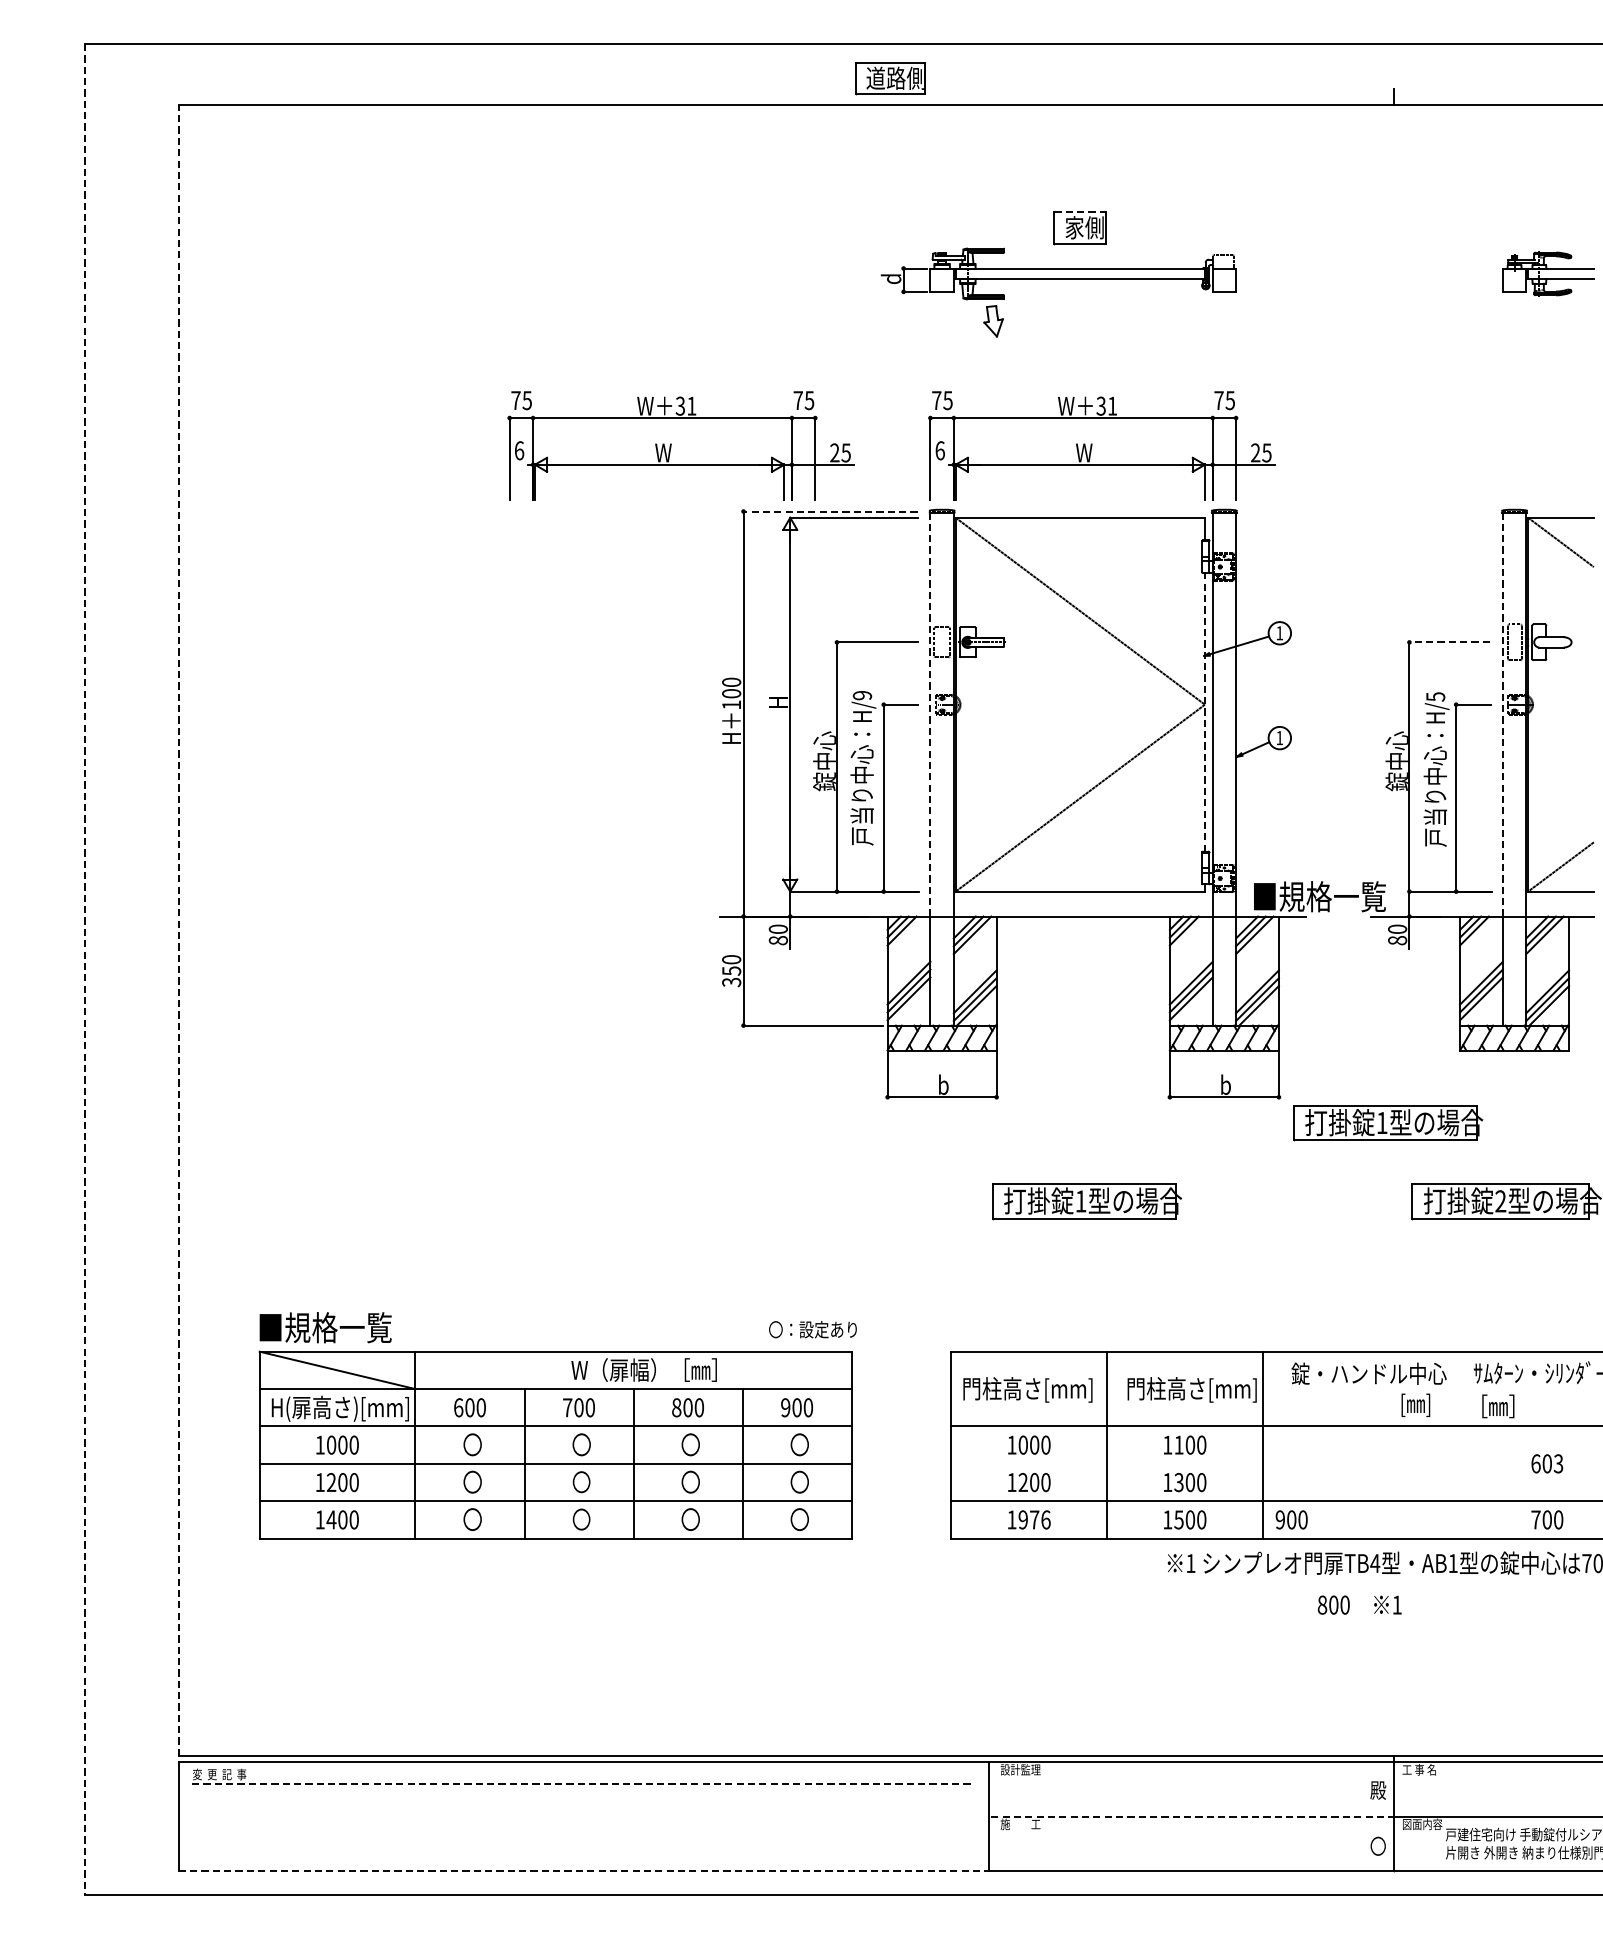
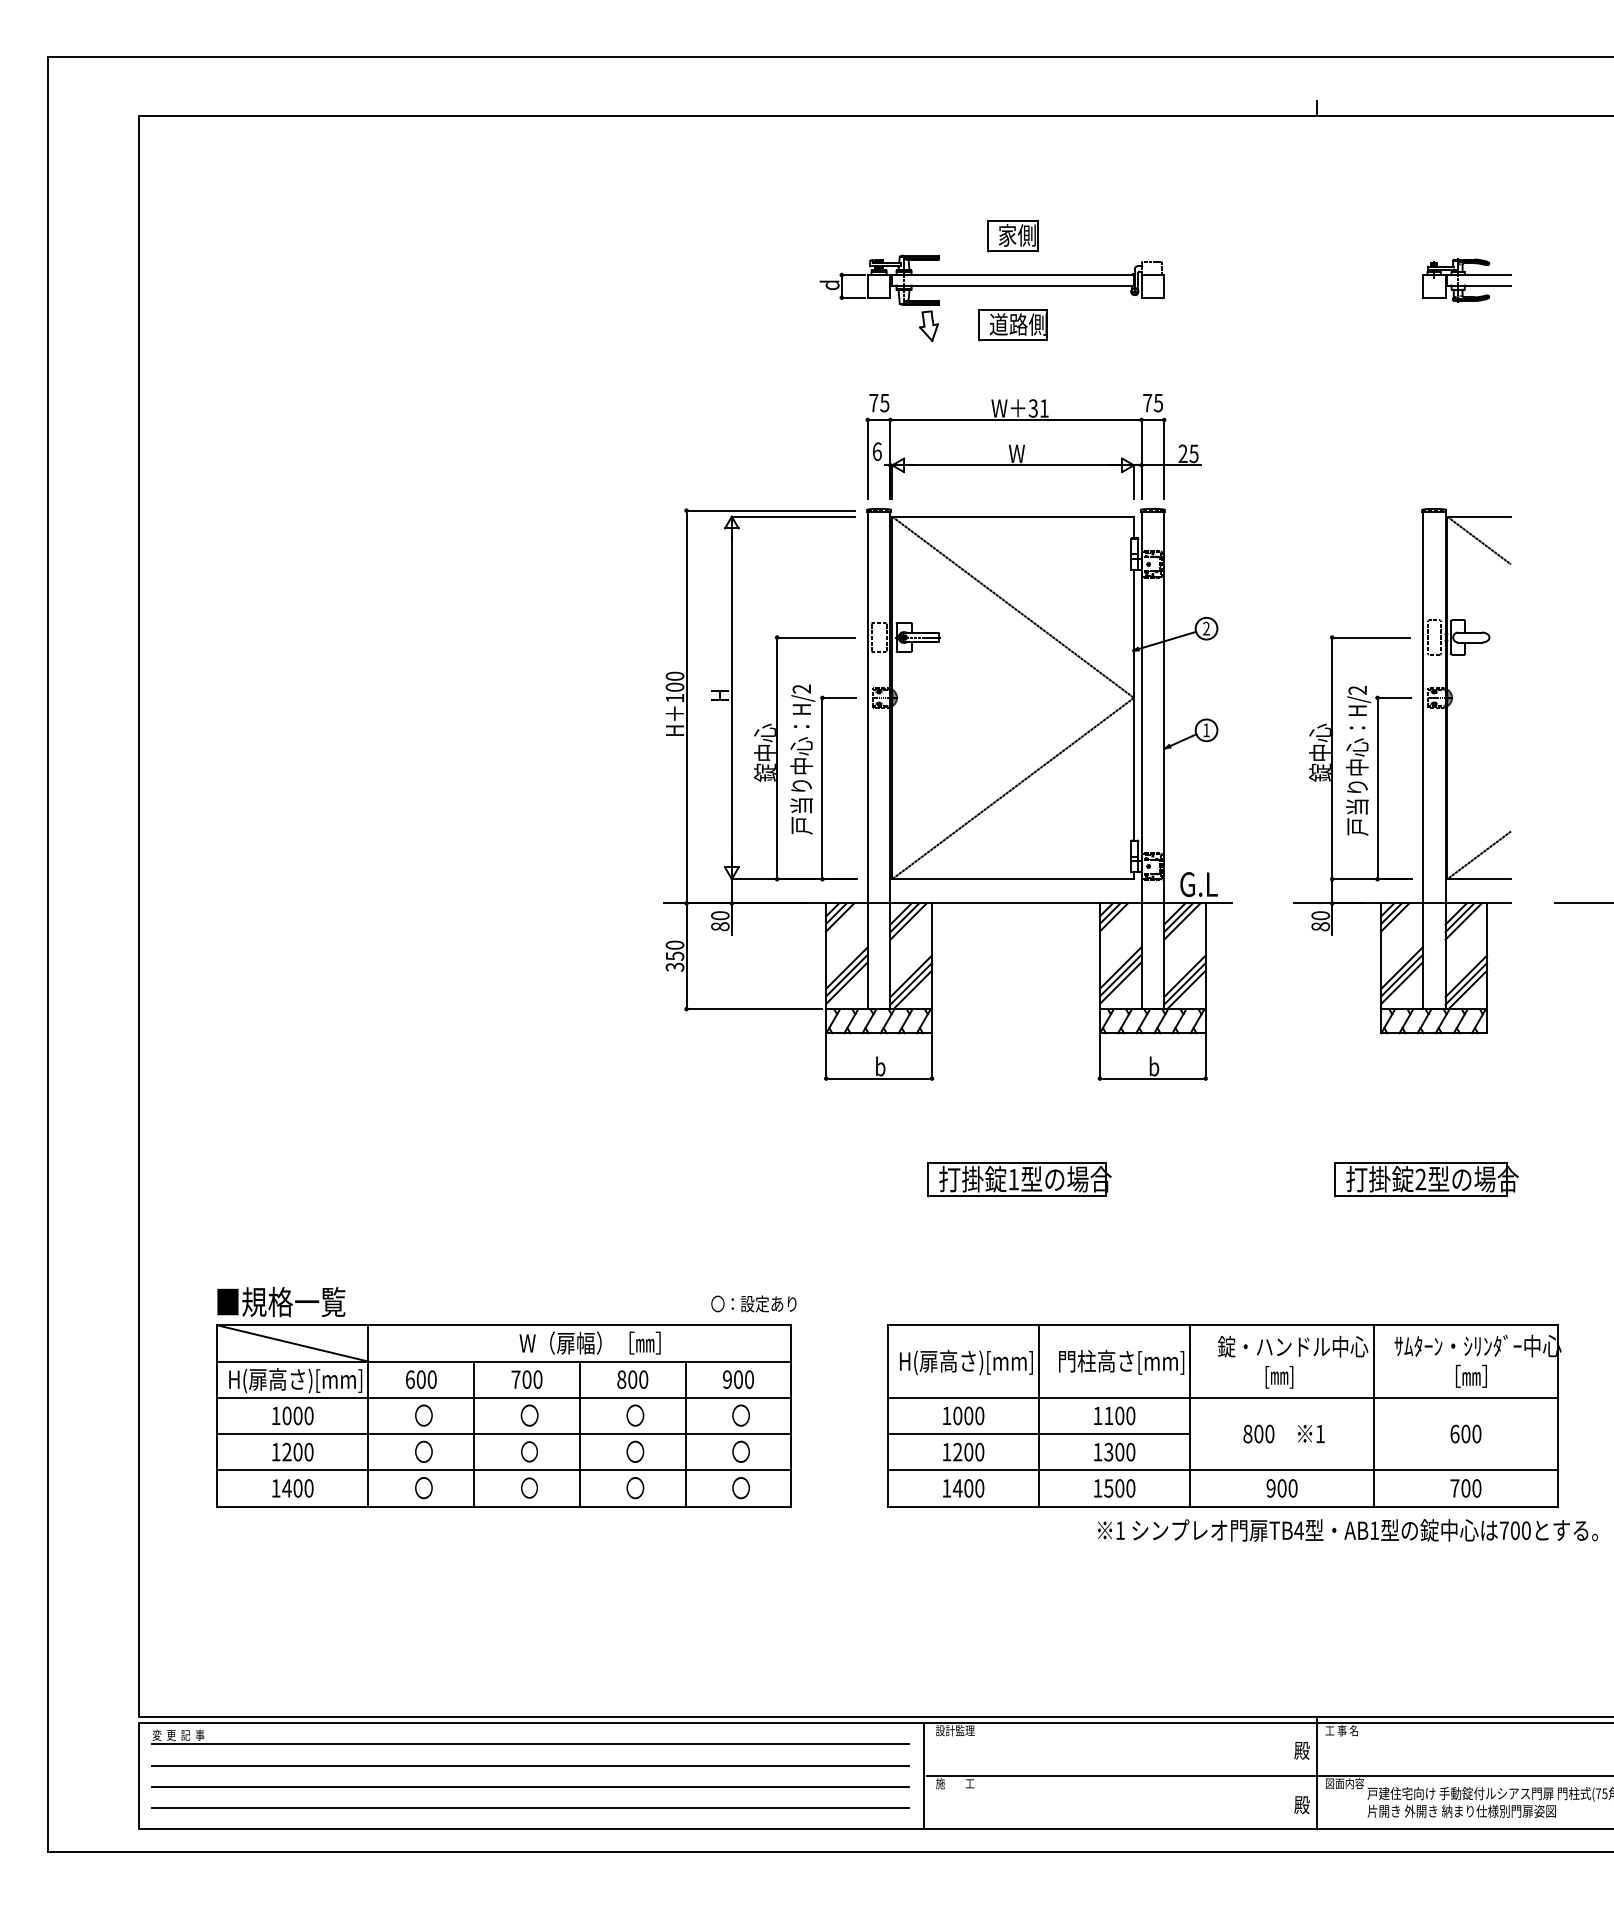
part: (889, 79) -> (1012, 325), moved
line: (1080, 212) -> (1013, 220), dashed -> solid
part: (680, 445) -> (625, 446), removed
line: (830, 511) -> (770, 510), dashed -> solid
text: (1279, 633) -> (1206, 628), 1 -> 2
line: (1448, 642) -> (1370, 637), dashed -> solid
text: (863, 694) -> (802, 688), H/9 -> H/2
text: (1435, 697) -> (1357, 690), H/5 -> H/2
line: (1204, 711) -> (1133, 704), dashed -> solid
line: (930, 714) -> (867, 707), dashed -> solid
line: (1502, 714) -> (1422, 707), dashed -> solid
text: (1318, 897) -> (1244, 884), ■規格一覧 -> G.L
line: (178, 930) -> (138, 916), dashed -> solid
line: (85, 969) -> (48, 954), dashed -> solid
part: (1388, 1122) -> (1311, 1103), removed
text: (1031, 1390) -> (965, 1362), 門柱高さ[mm] -> H(扉高さ)[mm]
text: (1415, 1405) -> (1279, 1377), moved
text: (1497, 1405) -> (1470, 1375), moved
line: (1453, 1444) -> (1374, 1415), added
text: (1558, 1463) -> (1476, 1433), 603 -> 600
line: (1107, 1464) -> (1039, 1434), added
text: (1034, 1519) -> (968, 1488), 1976 -> 1400
text: (1291, 1519) -> (1281, 1488), moved
text: (1359, 1604) -> (1283, 1433), moved
line: (582, 1784) -> (530, 1744), dashed -> solid
line: (582, 1805) -> (530, 1765), added
line: (1193, 1817) -> (1122, 1776), dashed -> solid
line: (582, 1827) -> (530, 1786), added
text: (1377, 1845) -> (1301, 1804), 〇 -> 殿
line: (582, 1848) -> (530, 1807), added
line: (583, 1871) -> (531, 1829), dashed -> solid

